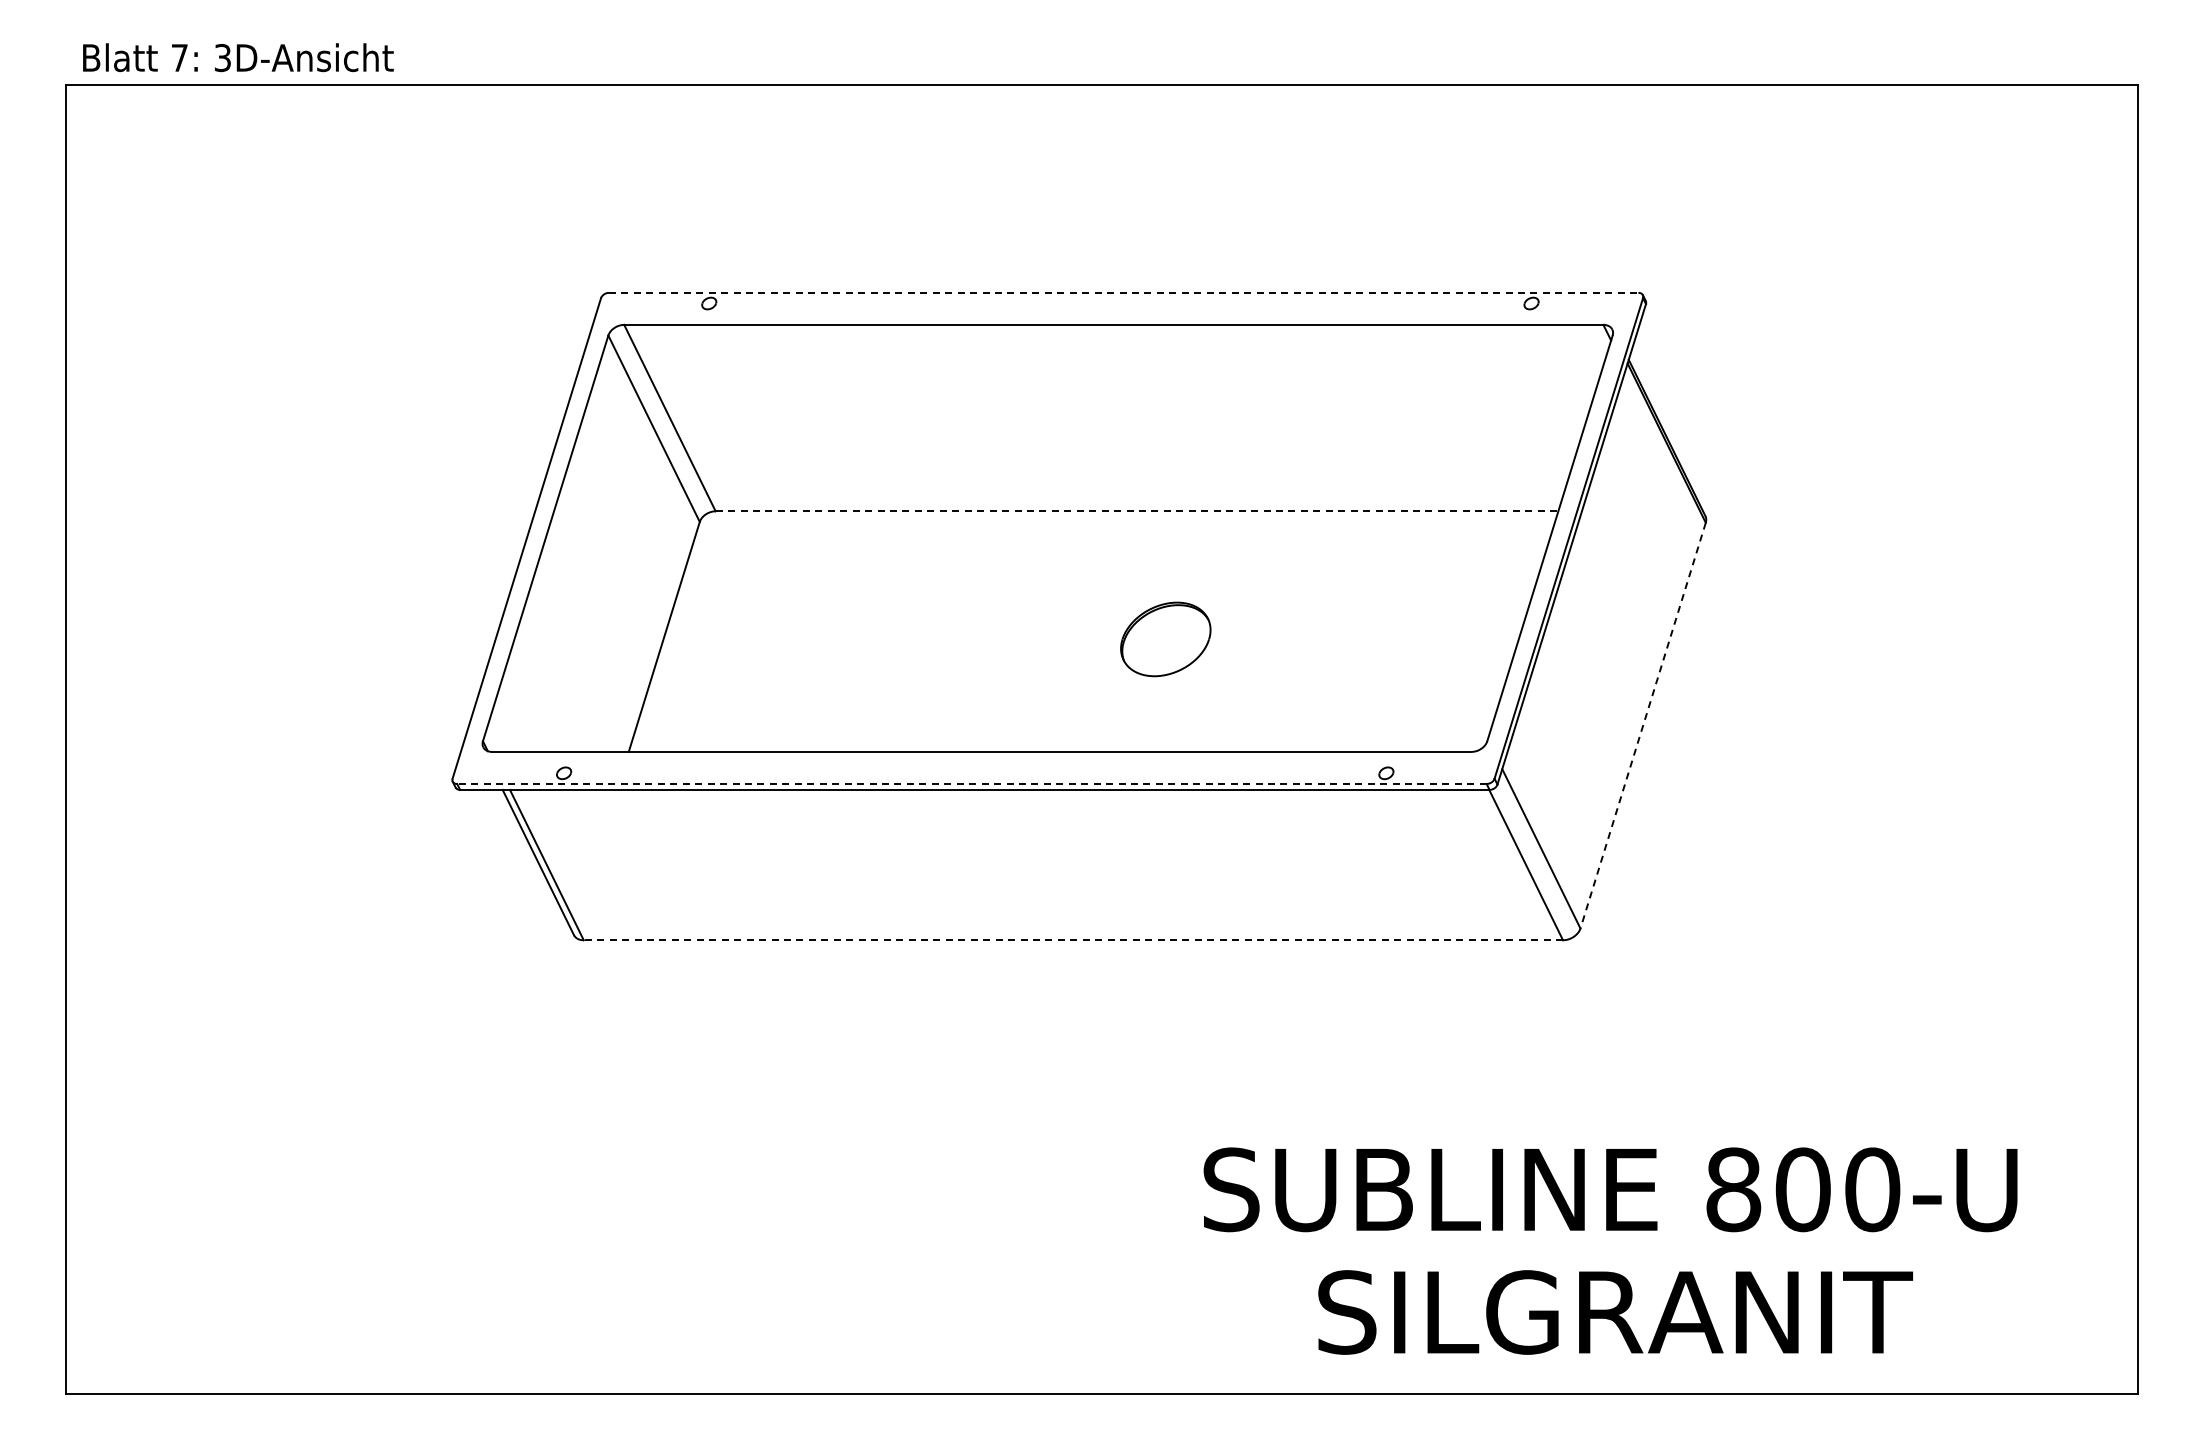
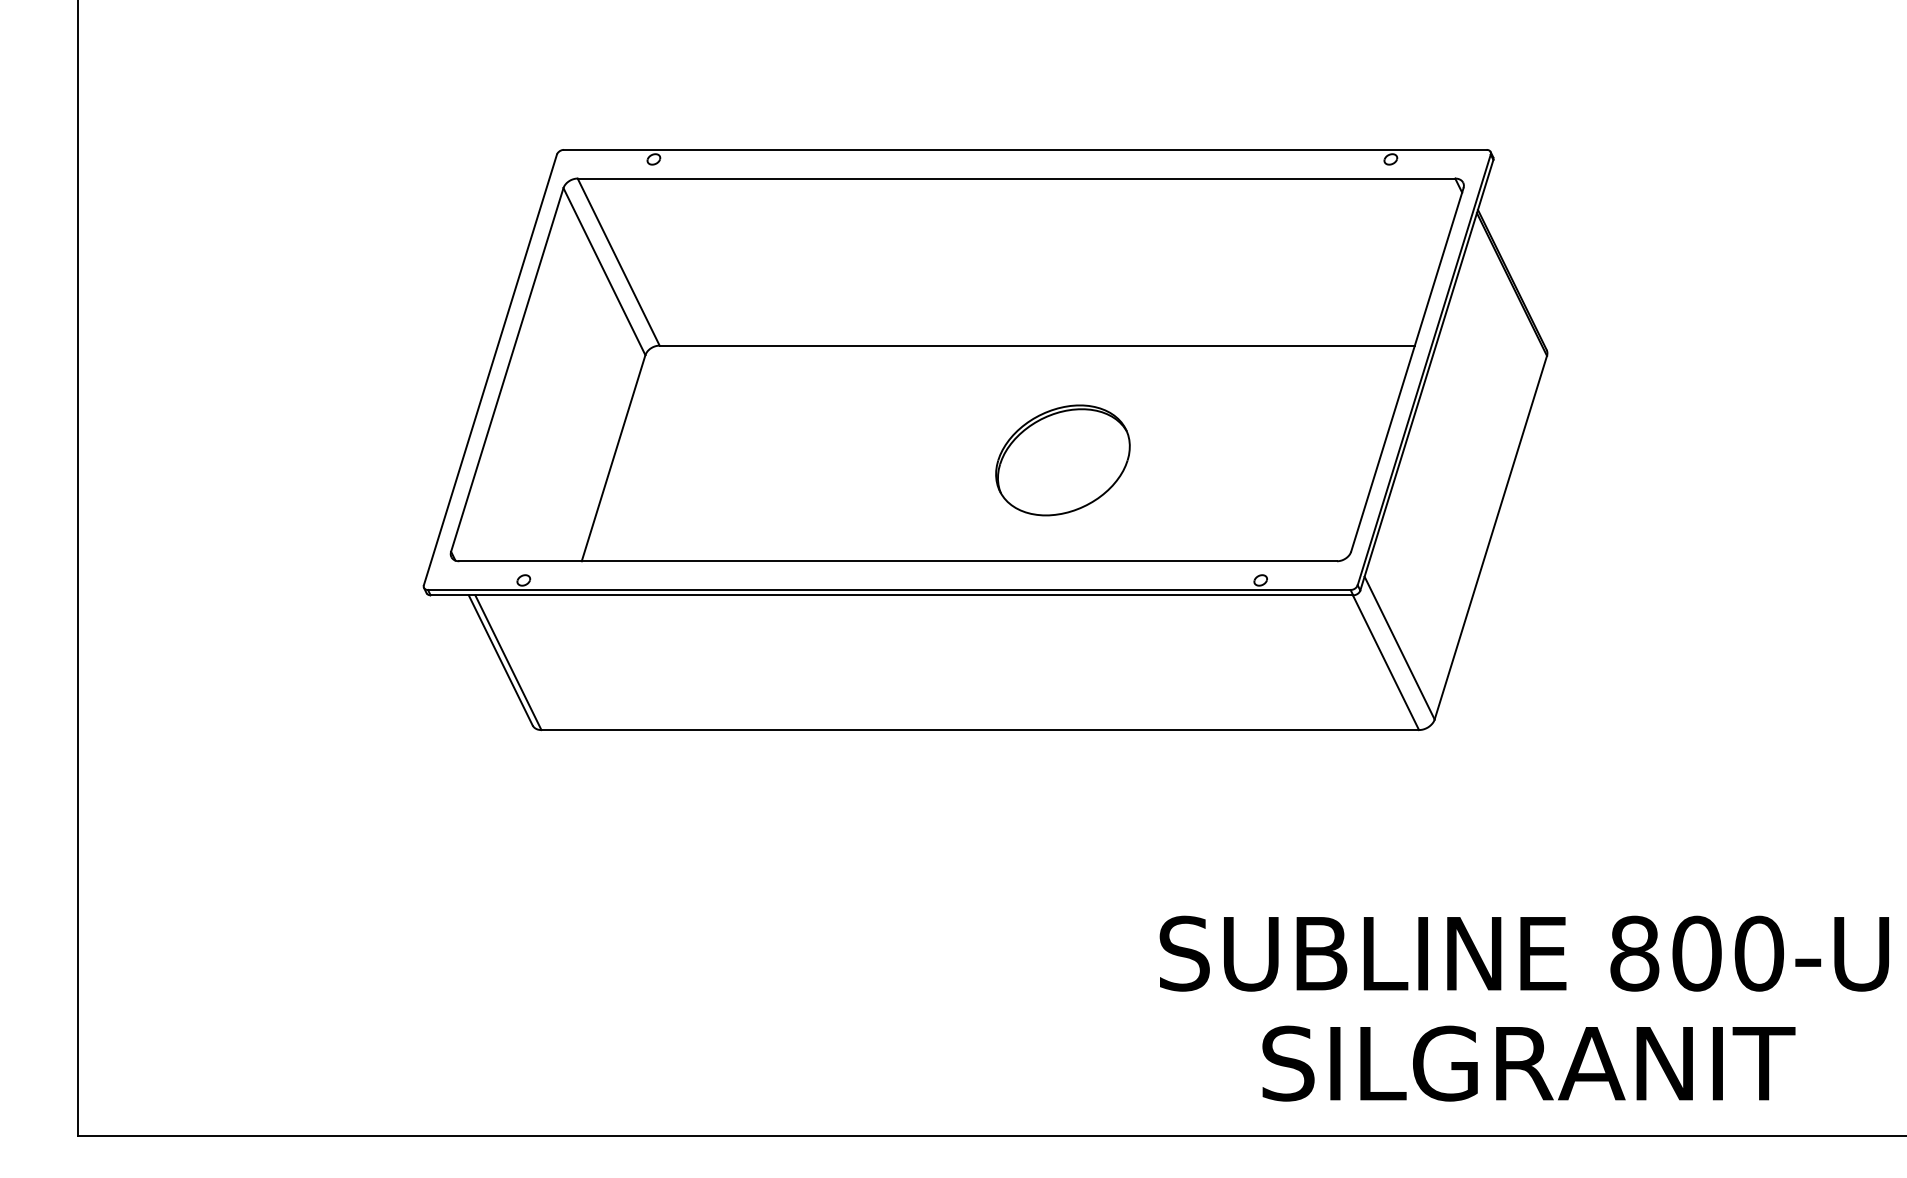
line: (1123, 292) -> (1025, 149), dashed -> solid
line: (1137, 511) -> (1037, 345), dashed -> solid
part: (1165, 639) -> (1062, 460), size x1.67
line: (1642, 726) -> (1490, 538), dashed -> solid
line: (971, 784) -> (888, 590), dashed -> solid
line: (1073, 940) -> (980, 730), dashed -> solid
text: (1610, 1189) -> (1524, 953), moved
text: (1615, 1312) -> (1528, 1063), moved

